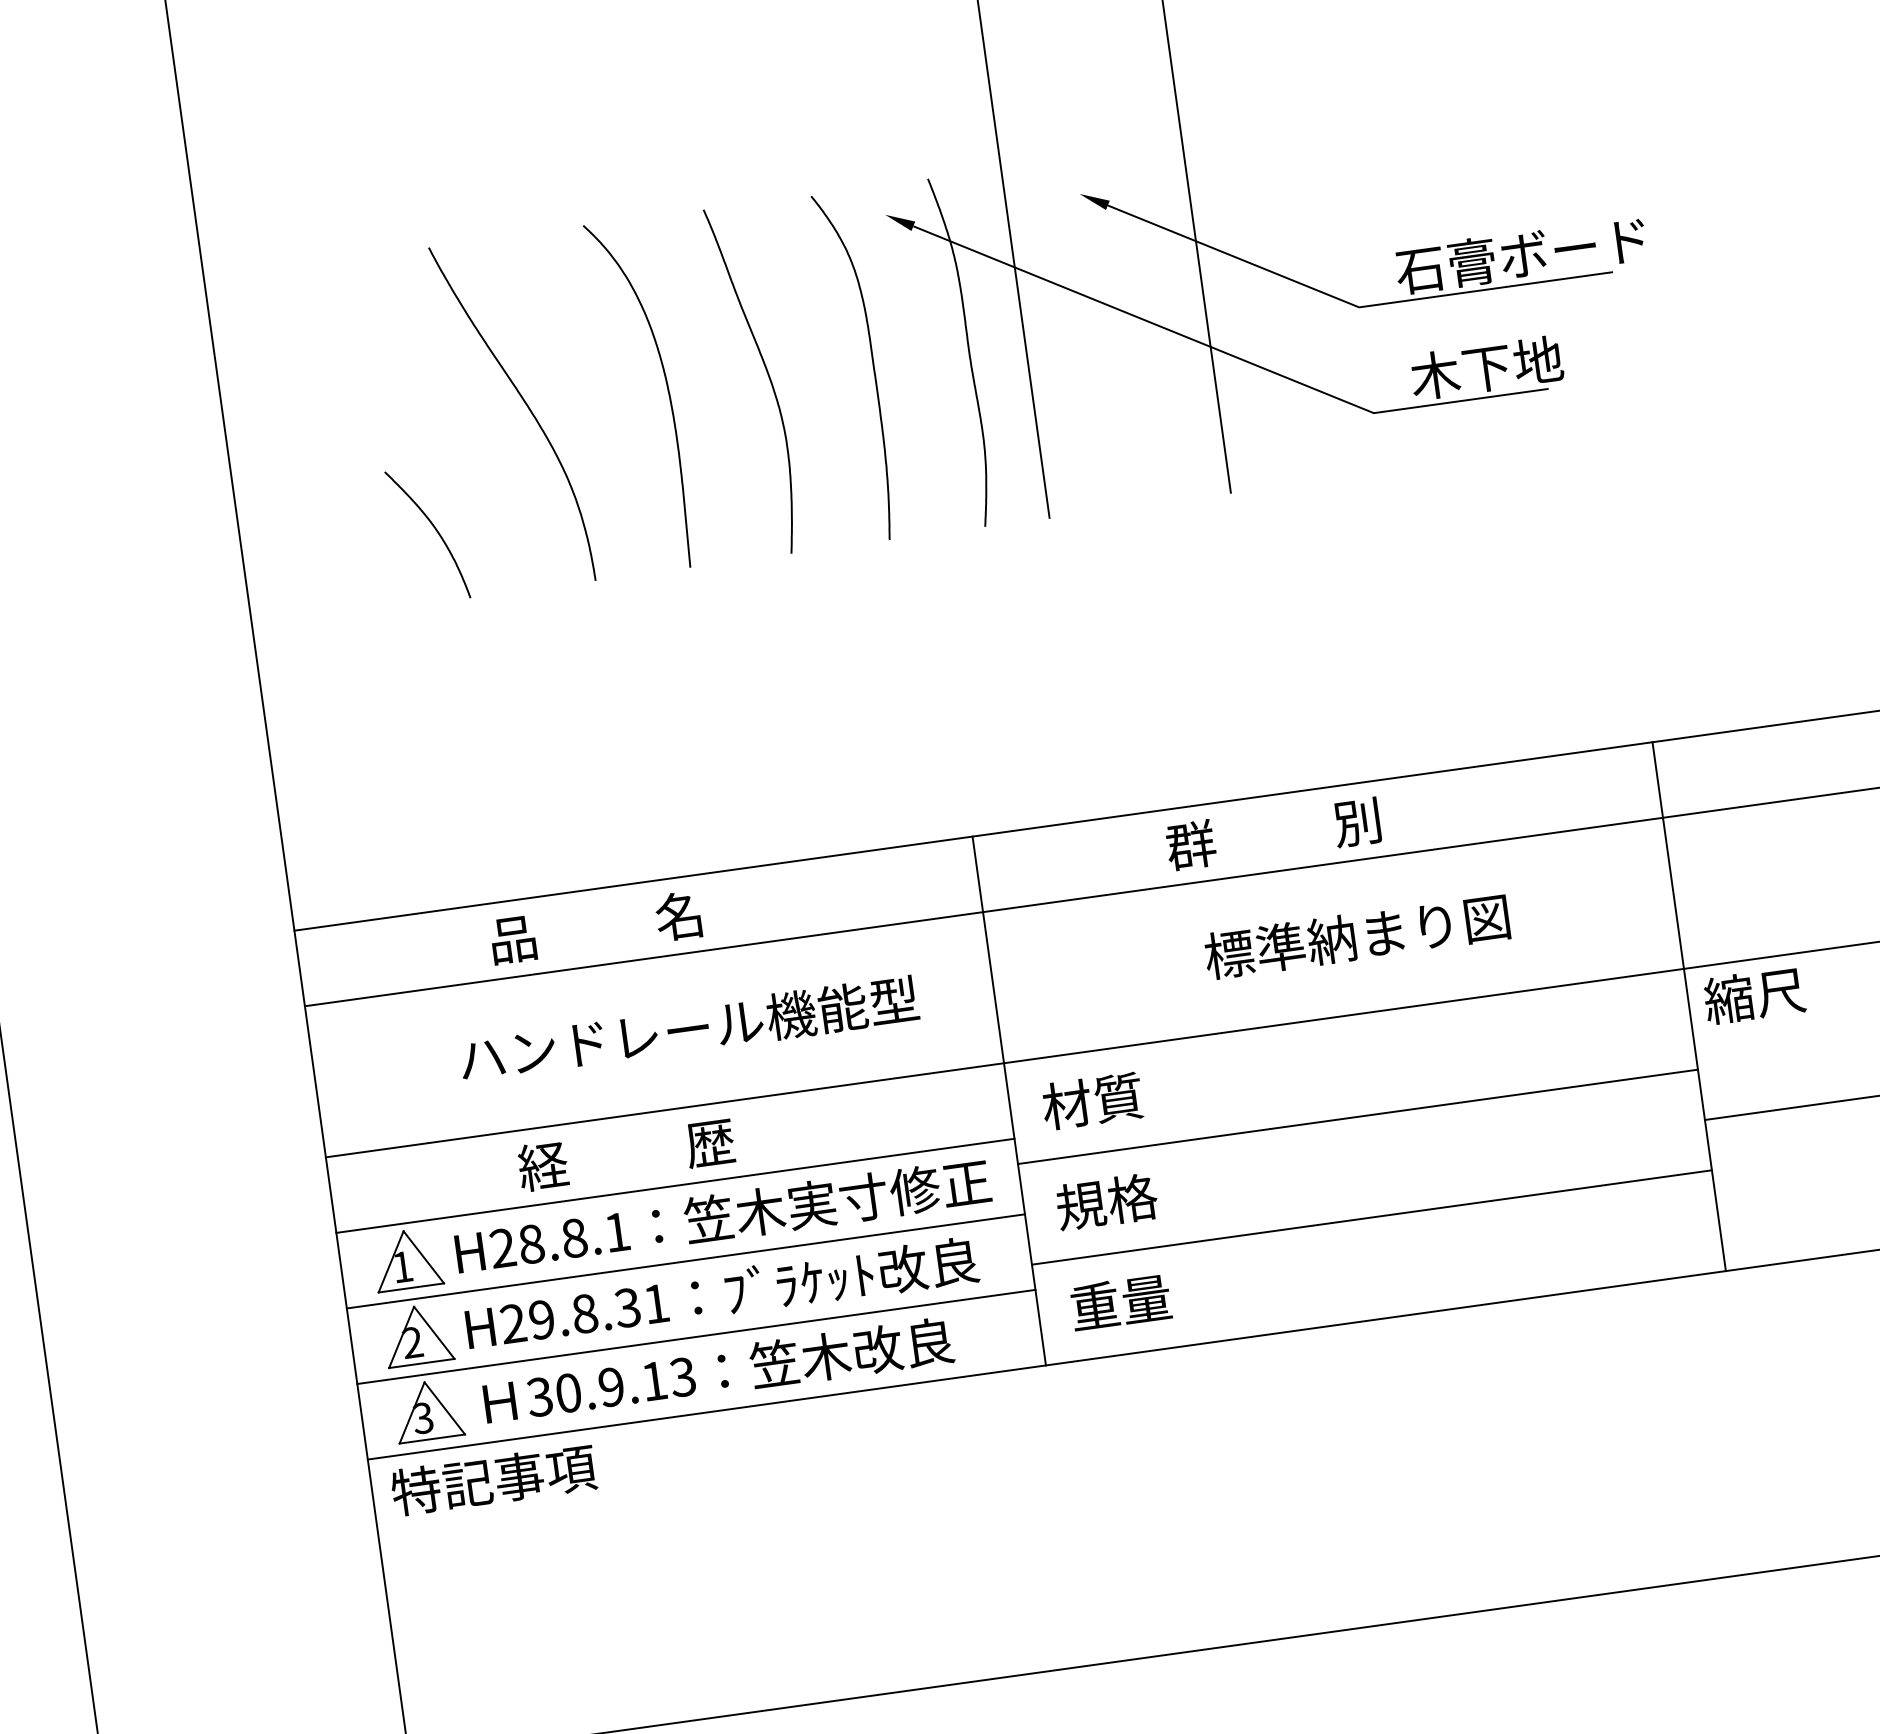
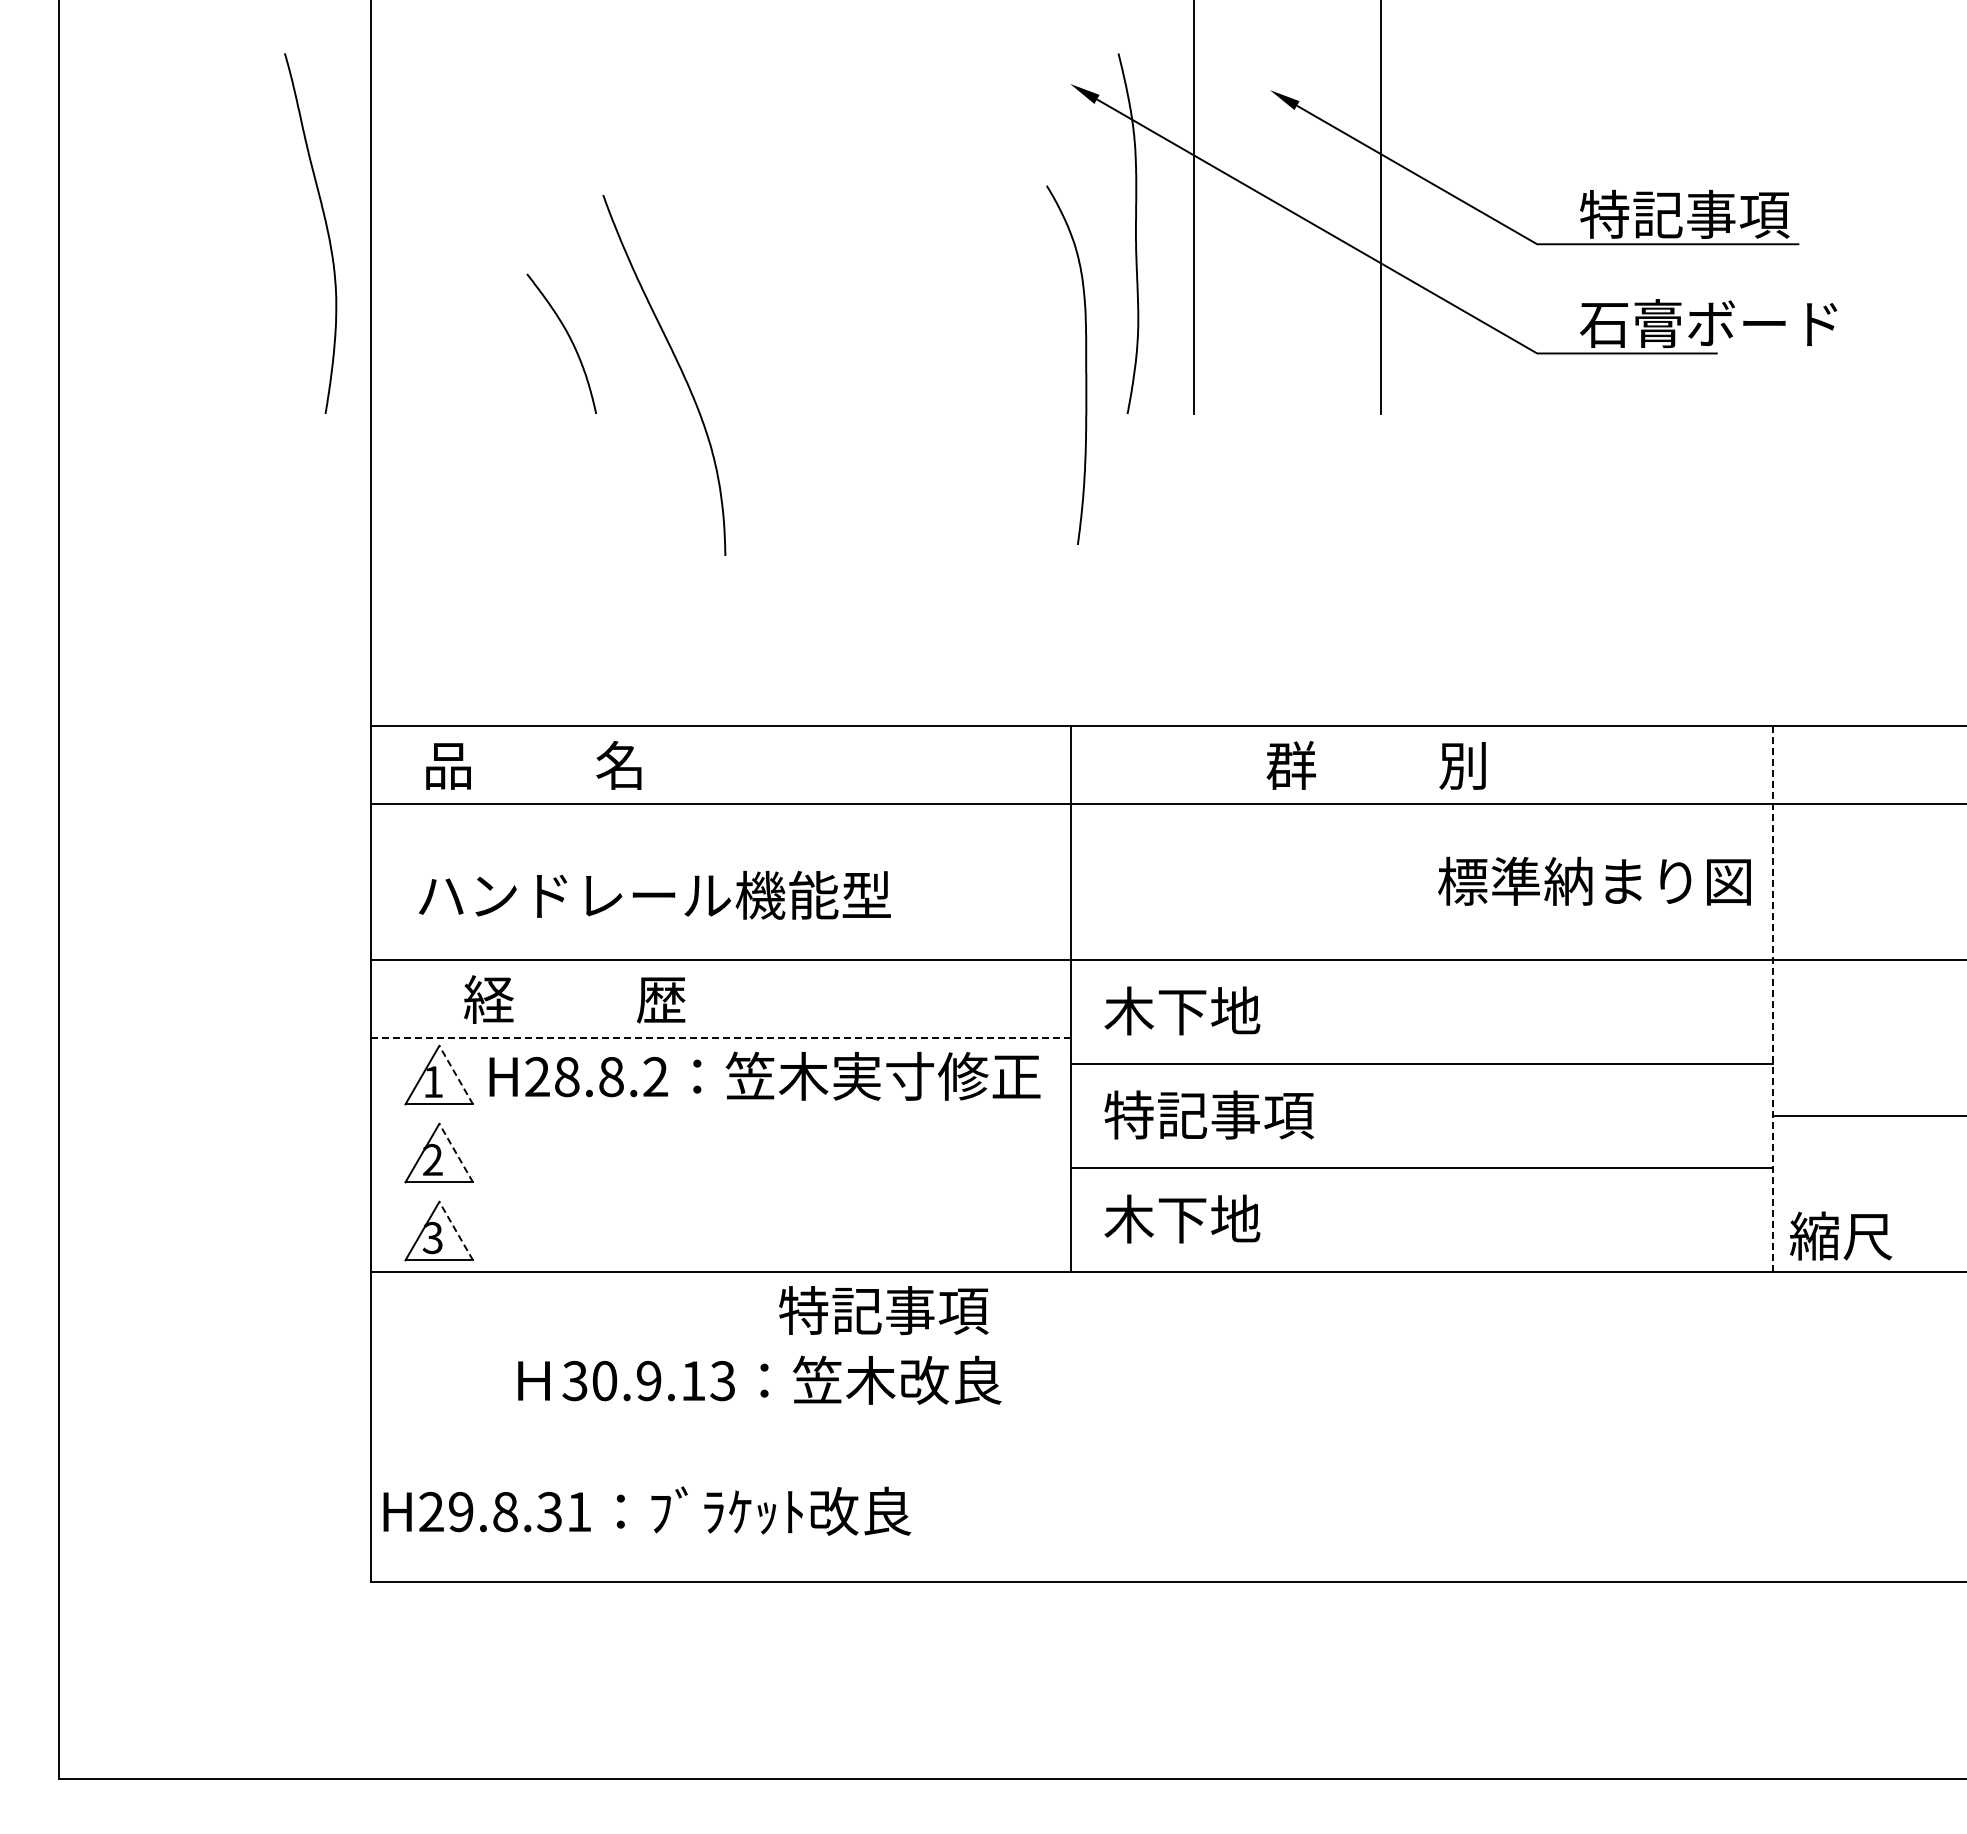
text: (1520, 254) -> (1708, 213), 石膏ボード -> 特記事項
text: (1535, 361) -> (1708, 323), 木下地 -> 石膏ボード
curve: (872, 364) -> (1085, 364), moved
curve: (767, 375) -> (326, 230), moved
curve: (667, 389) -> (824, 230), removed
curve: (524, 403) -> (678, 366), moved
text: (595, 926) -> (533, 764), moved
text: (1356, 935) -> (1594, 880), moved
text: (1754, 995) -> (1841, 1235), moved
line: (1689, 1007) -> (1773, 999), solid -> dashed
text: (688, 1028) -> (654, 894), moved
text: (1118, 1097) -> (1182, 1010), 材質 -> 木下地
text: (626, 1154) -> (574, 999), moved
line: (675, 1186) -> (721, 1038), solid -> dashed
text: (1158, 1194) -> (1209, 1114), 規格 -> 特記事項
text: (617, 1231) -> (655, 1076), H28.8.1 -> H28.8.2
line: (424, 1257) -> (456, 1075), solid -> dashed
line: (686, 1261) -> (721, 1116), removed
text: (722, 1293) -> (647, 1510), moved
text: (1146, 1298) -> (1182, 1218), 重量 -> 木下地
line: (434, 1333) -> (456, 1153), solid -> dashed
line: (696, 1337) -> (721, 1194), removed
text: (718, 1370) -> (759, 1379), moved
line: (445, 1408) -> (456, 1231), solid -> dashed
text: (493, 1480) -> (883, 1310), moved

